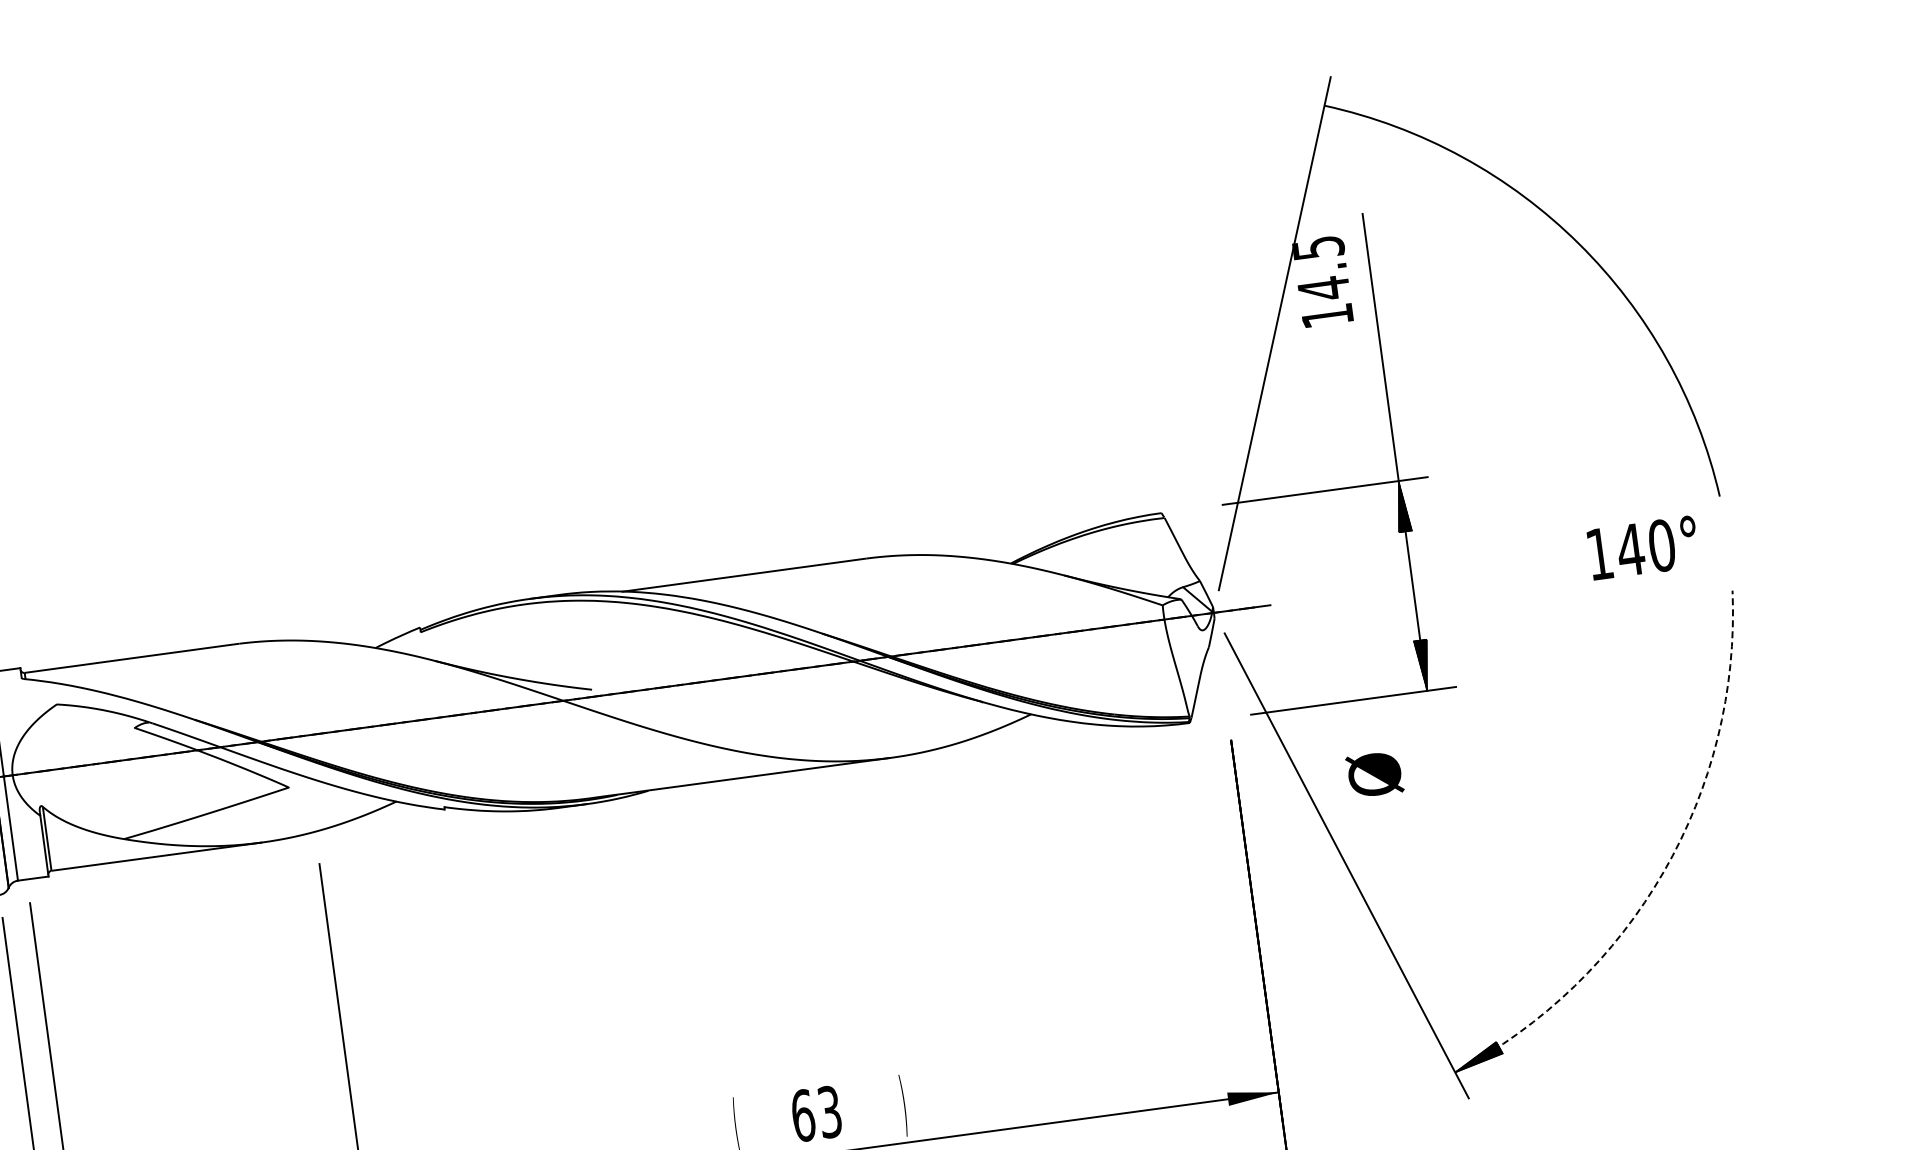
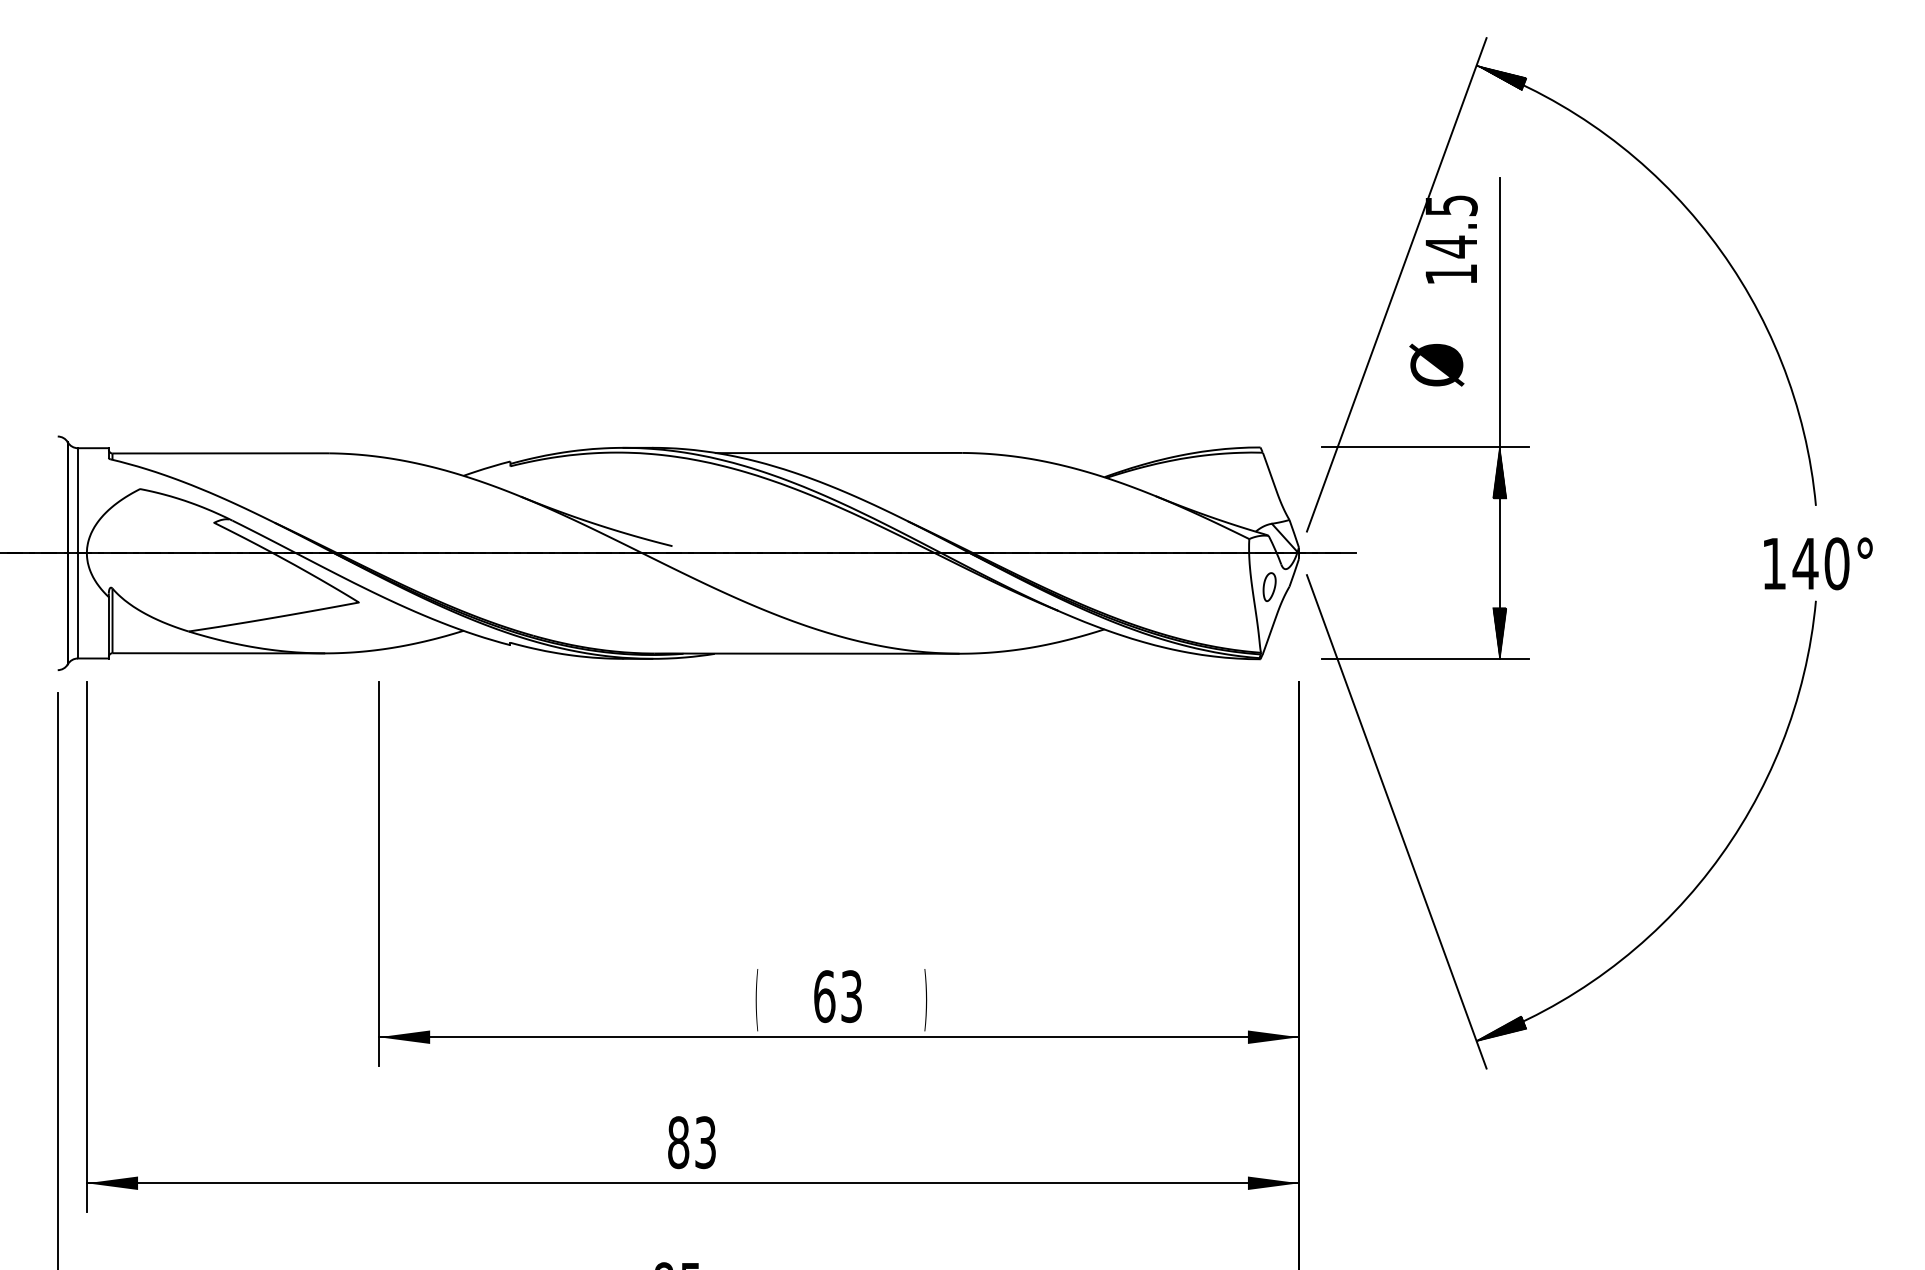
hatch: (1350, 114) -> (1501, 77), added
text: (1643, 547) -> (1818, 563), moved
part: (1189, 649) -> (1269, 586), added
text: (1374, 773) -> (1436, 364), moved
arc: (1664, 872) -> (1710, 870), dashed -> solid

